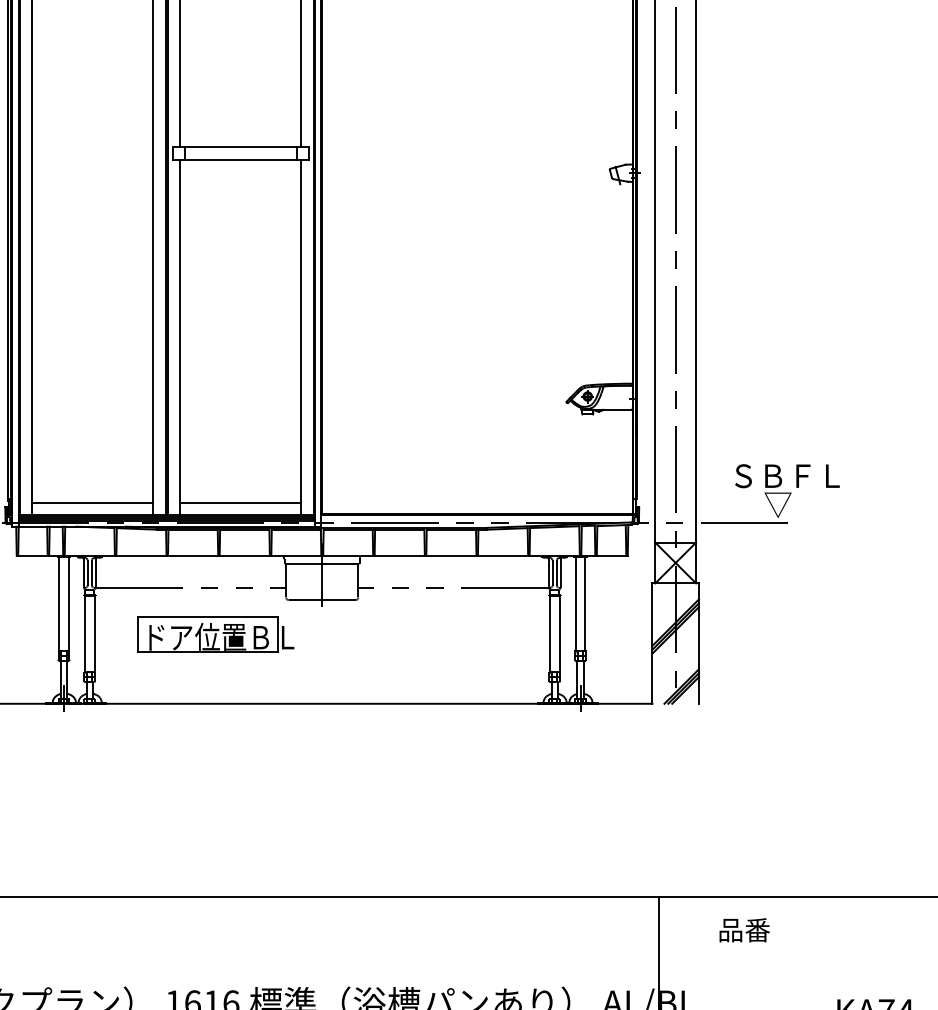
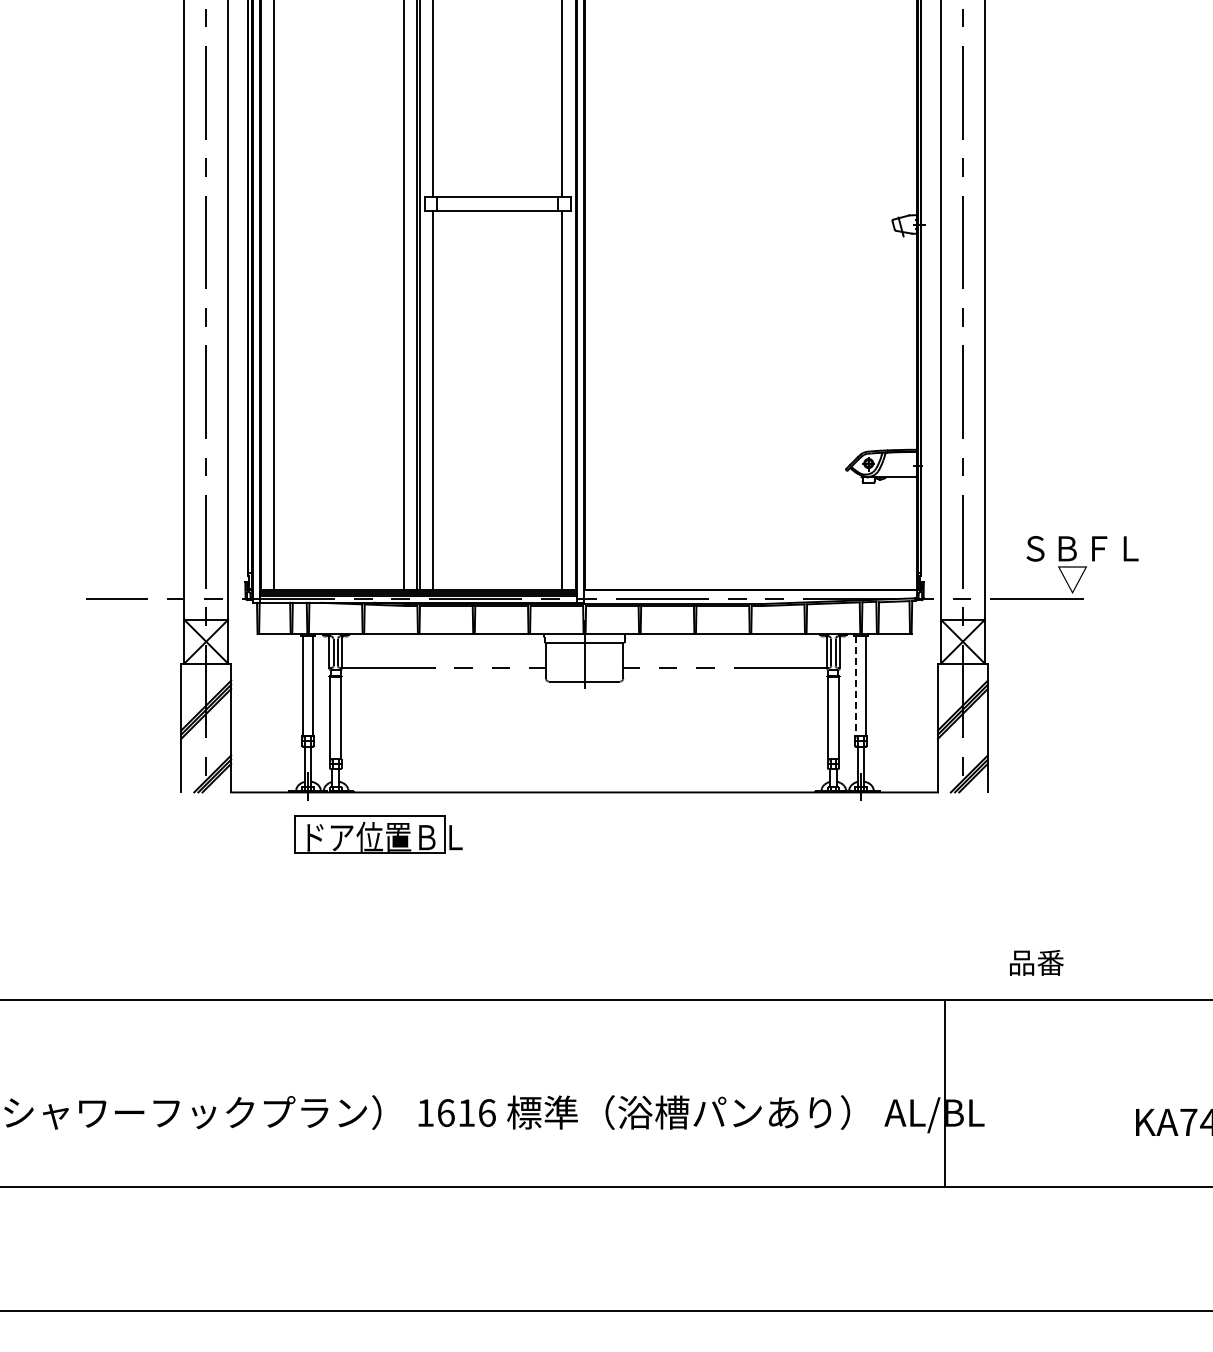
line: (92, 502) -> (338, 577), removed
line: (240, 502) -> (497, 577), removed
line: (575, 604) -> (855, 686), solid -> dashed
part: (215, 634) -> (378, 834), moved
text: (744, 929) -> (1036, 962), moved

